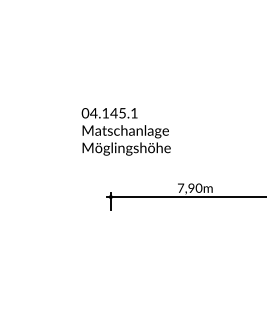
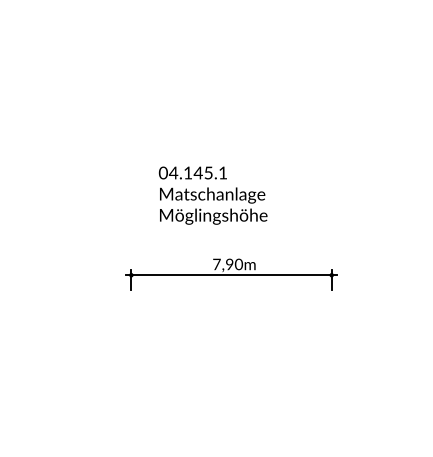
text: (125, 131) -> (212, 195), moved

